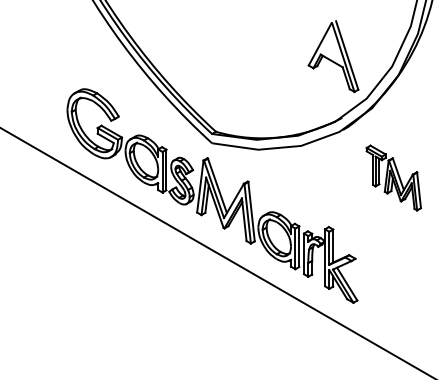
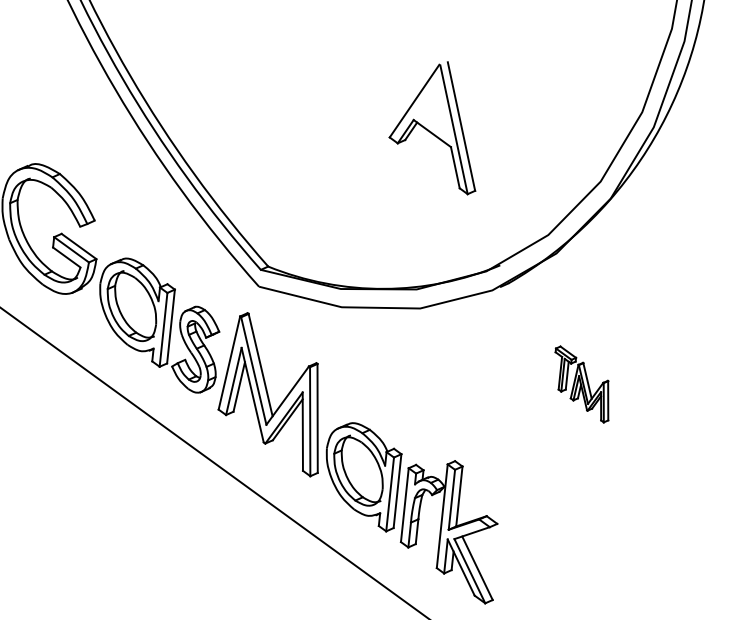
part: (333, 56) -> (436, 125), moved
part: (393, 177) -> (581, 383), size x0.6

